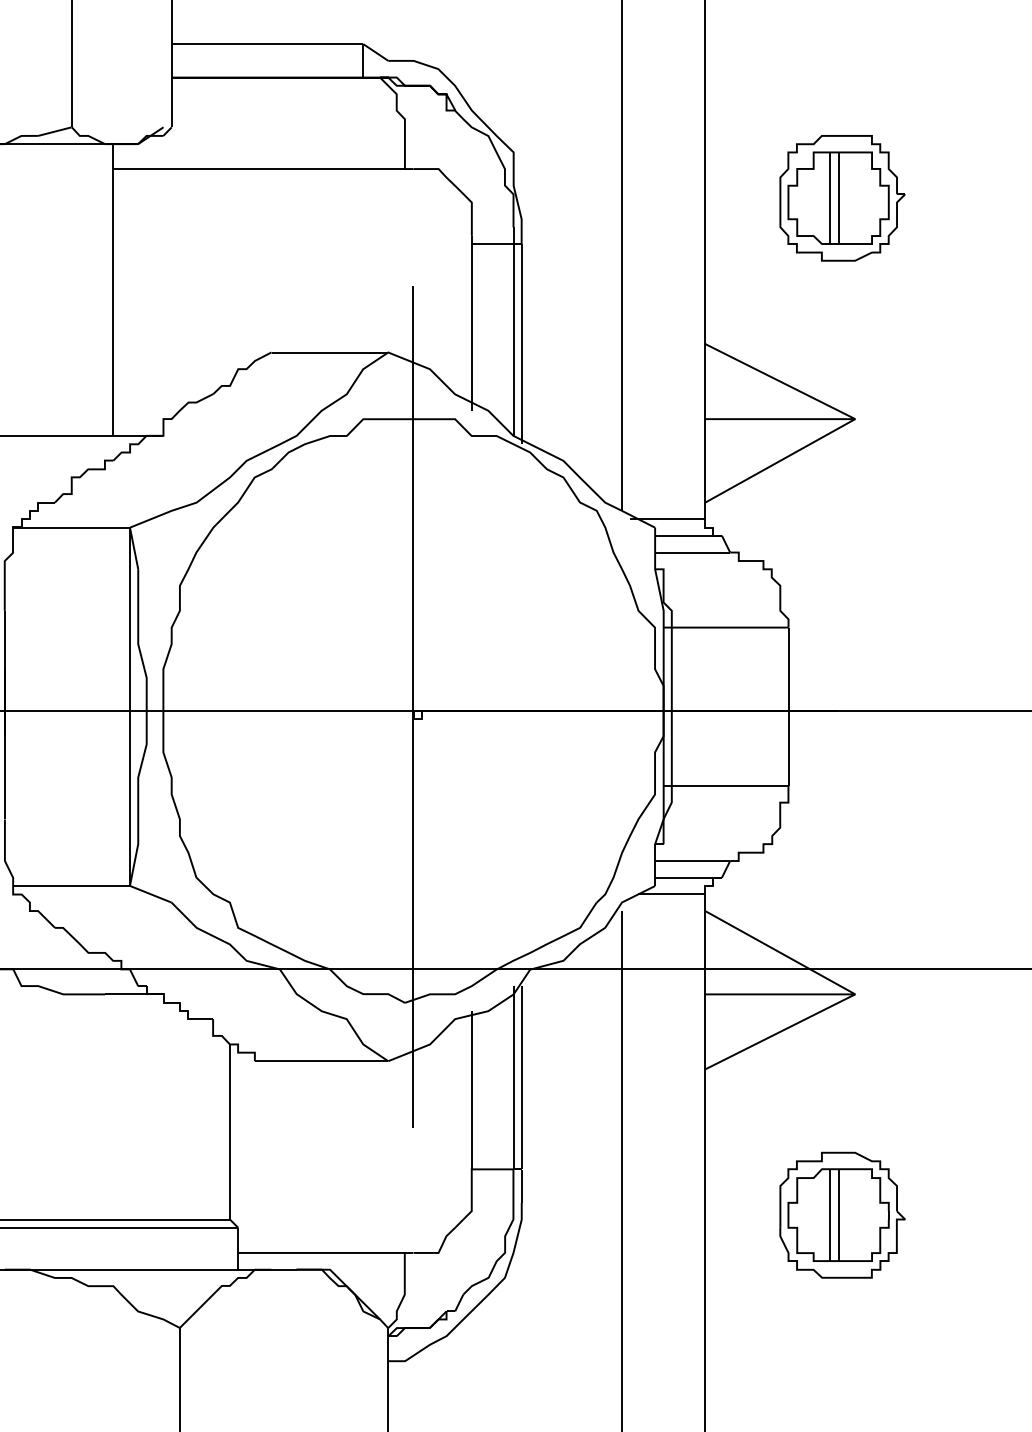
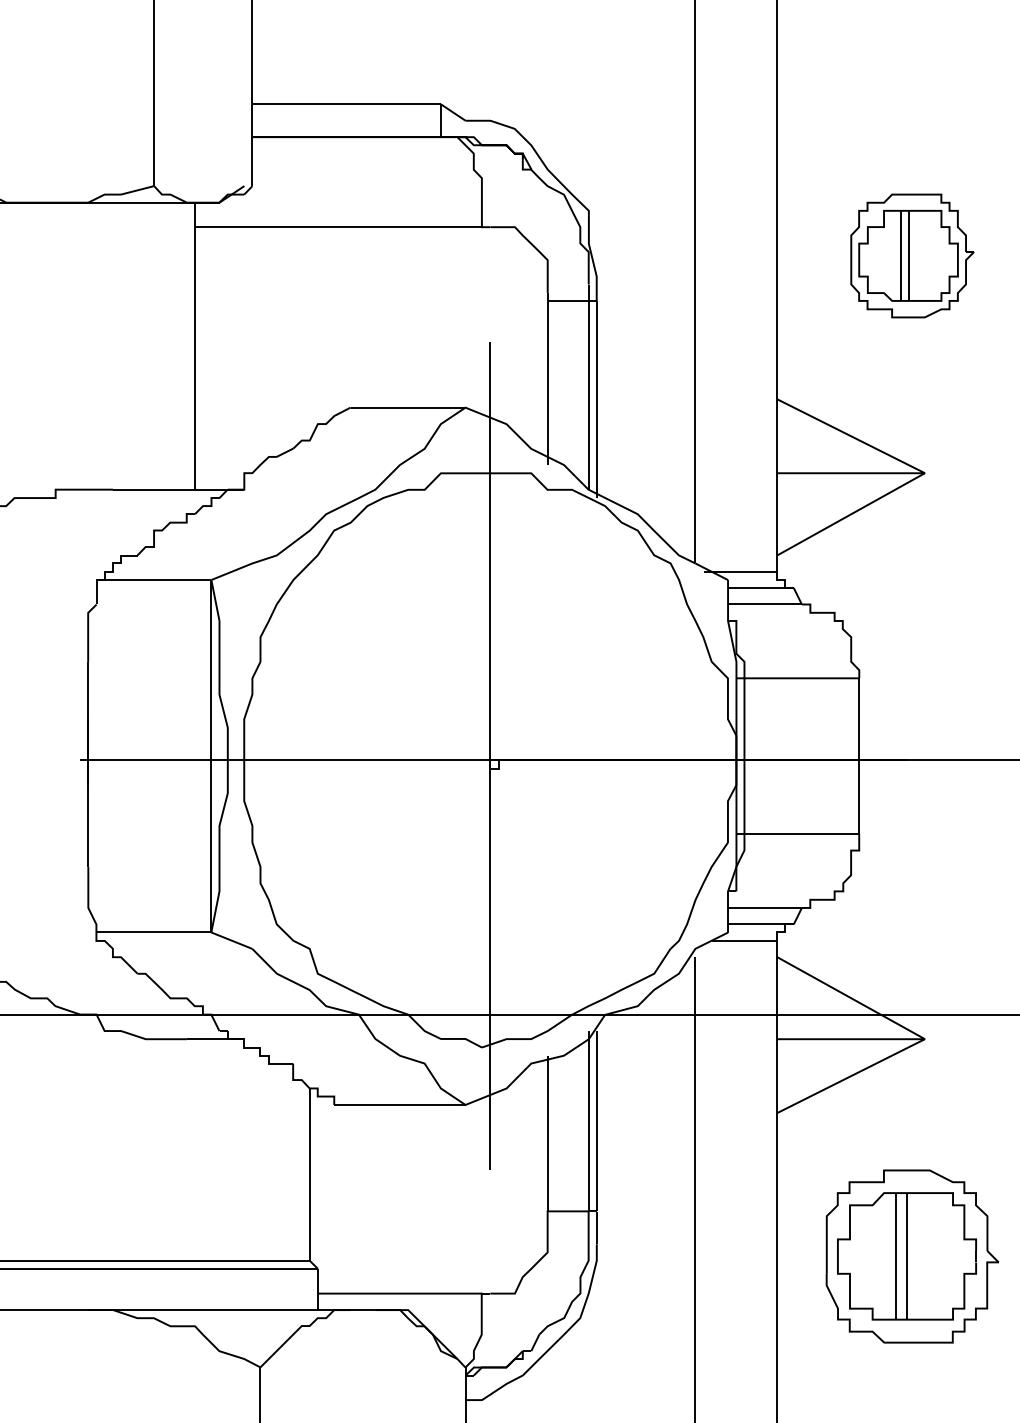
part: (842, 1215) -> (912, 1256), size x1.4

